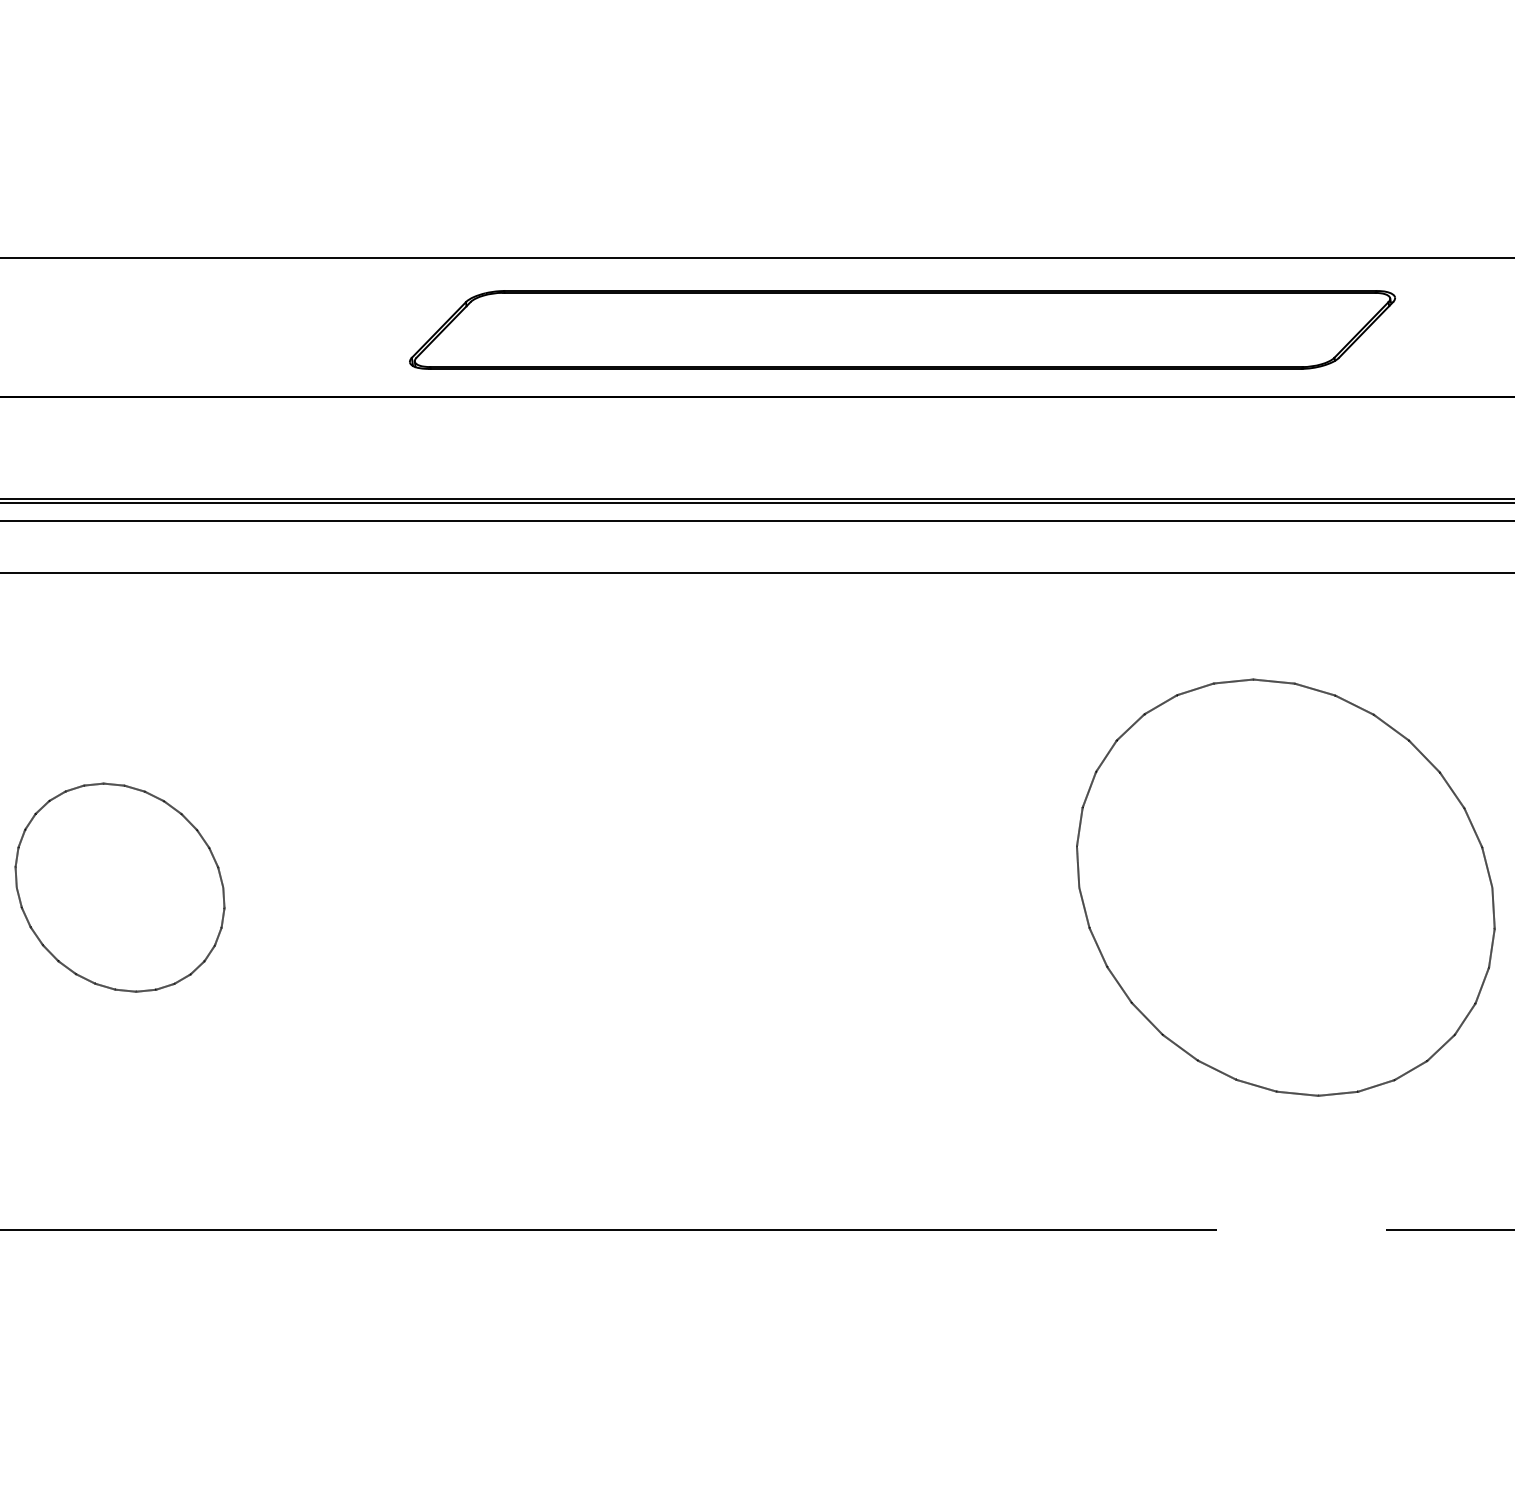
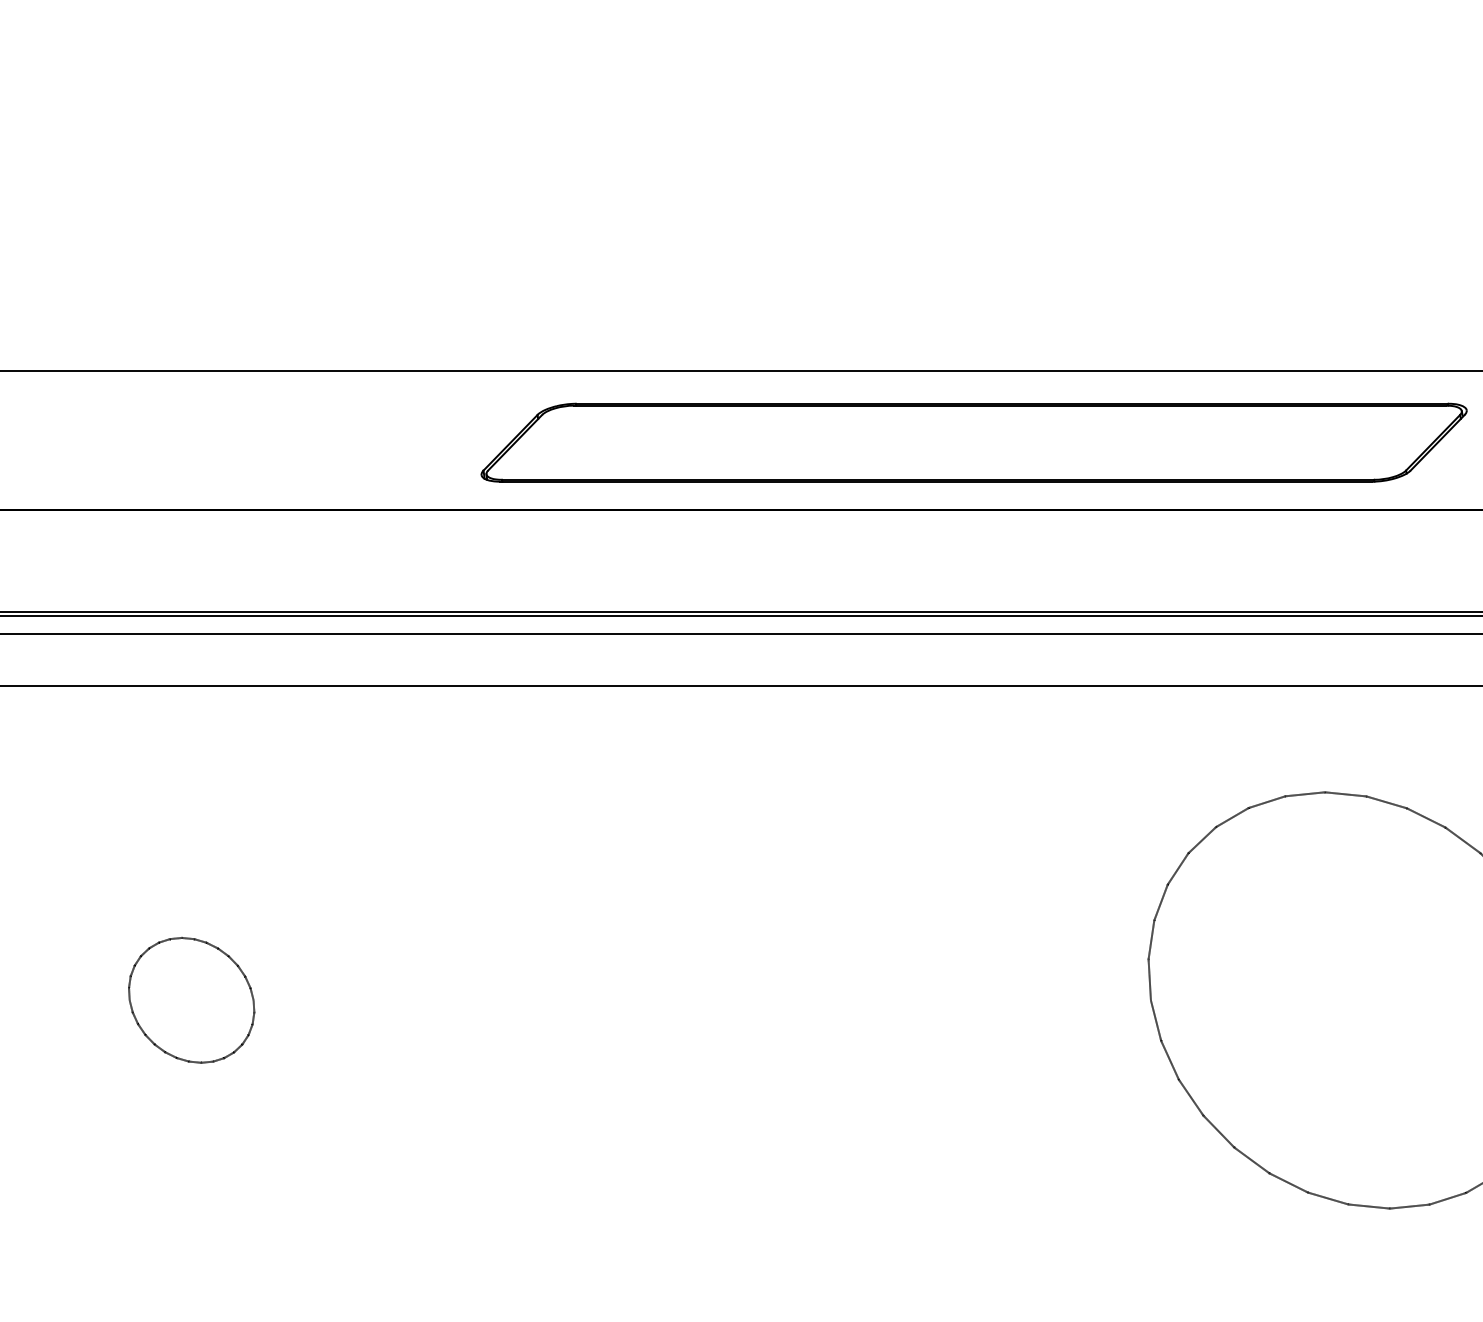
part: (119, 887) -> (191, 1000), size x0.6

